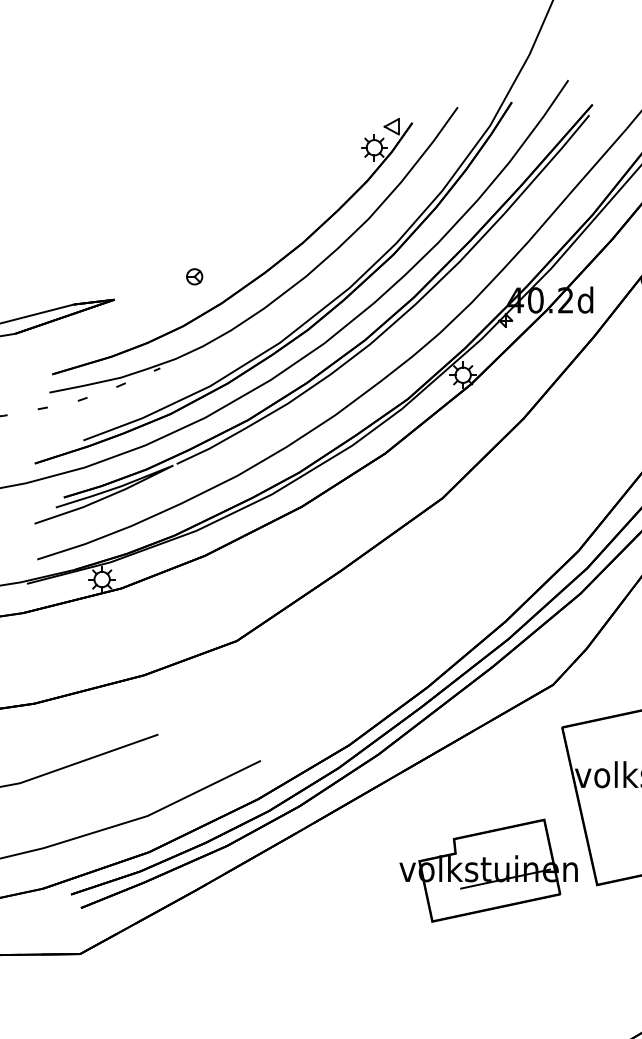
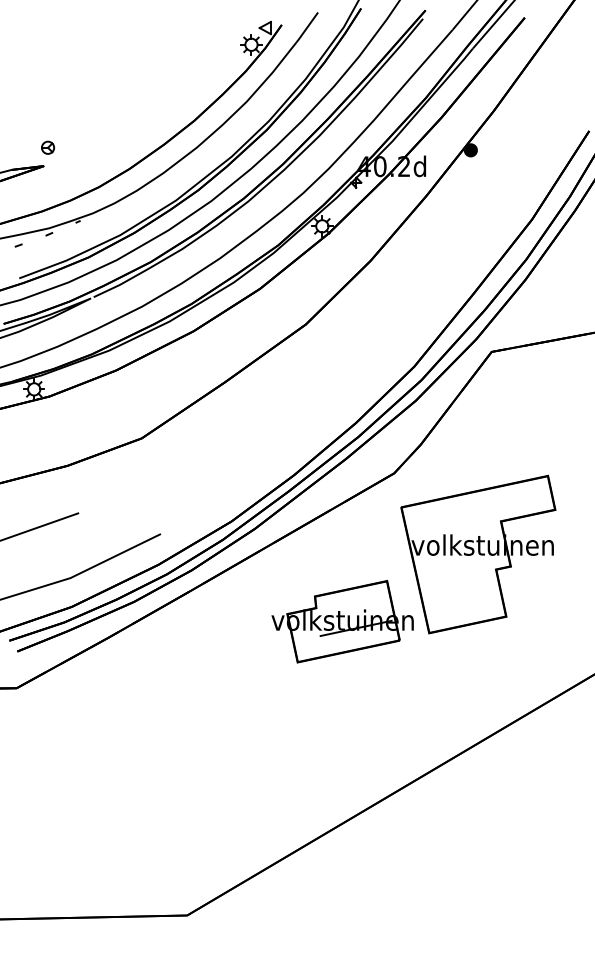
part: (193, 276) -> (47, 147), moved

